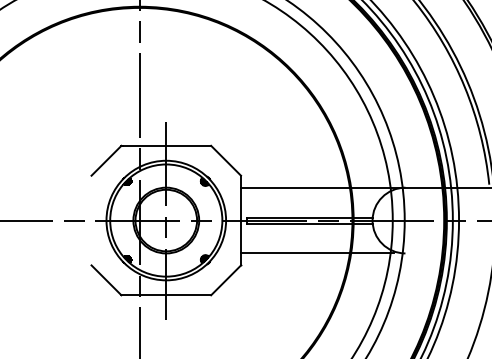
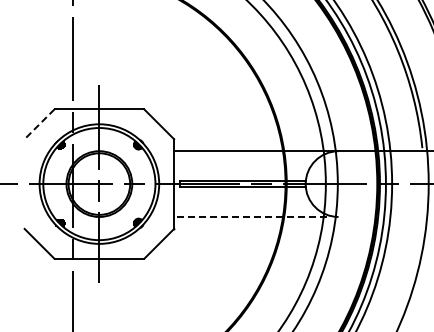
line: (106, 161) -> (39, 125), solid -> dashed
line: (316, 253) -> (249, 217), solid -> dashed

